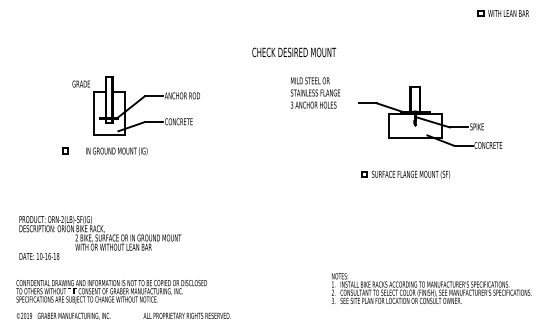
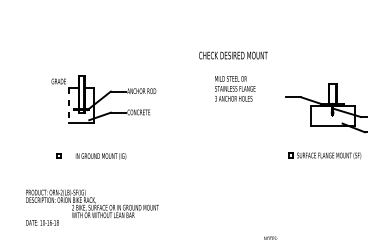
text: (315, 92) -> (235, 88), moved
line: (93, 113) -> (68, 105), solid -> dashed
part: (104, 151) -> (90, 156), moved
text: (100, 237) -> (92, 207), moved

